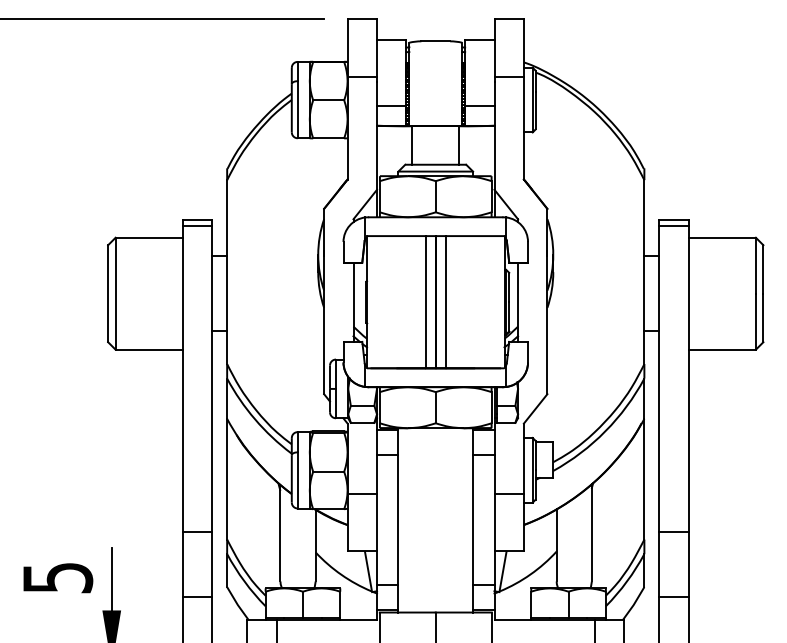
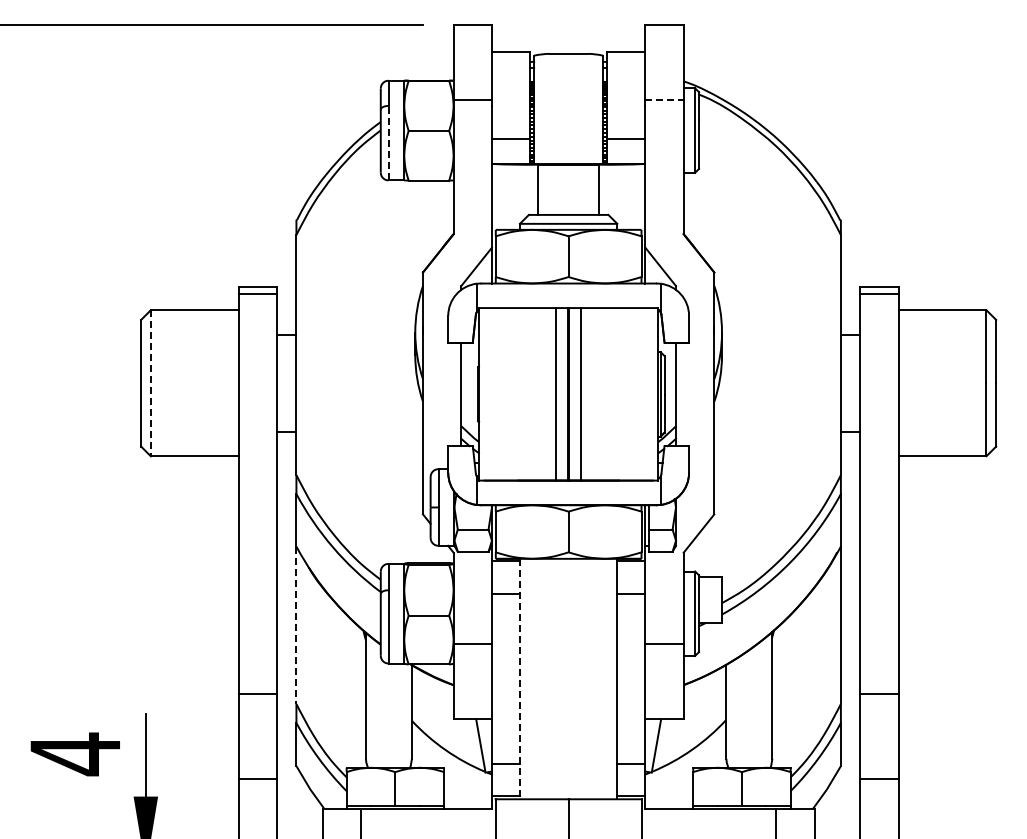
line: (509, 76) -> (665, 99), solid -> dashed
line: (297, 109) -> (388, 142), solid -> dashed
line: (115, 293) -> (150, 383), solid -> dashed
line: (227, 479) -> (296, 625), solid -> dashed
line: (398, 520) -> (519, 679), solid -> dashed
text: (57, 578) -> (75, 754), 5 -> 4

